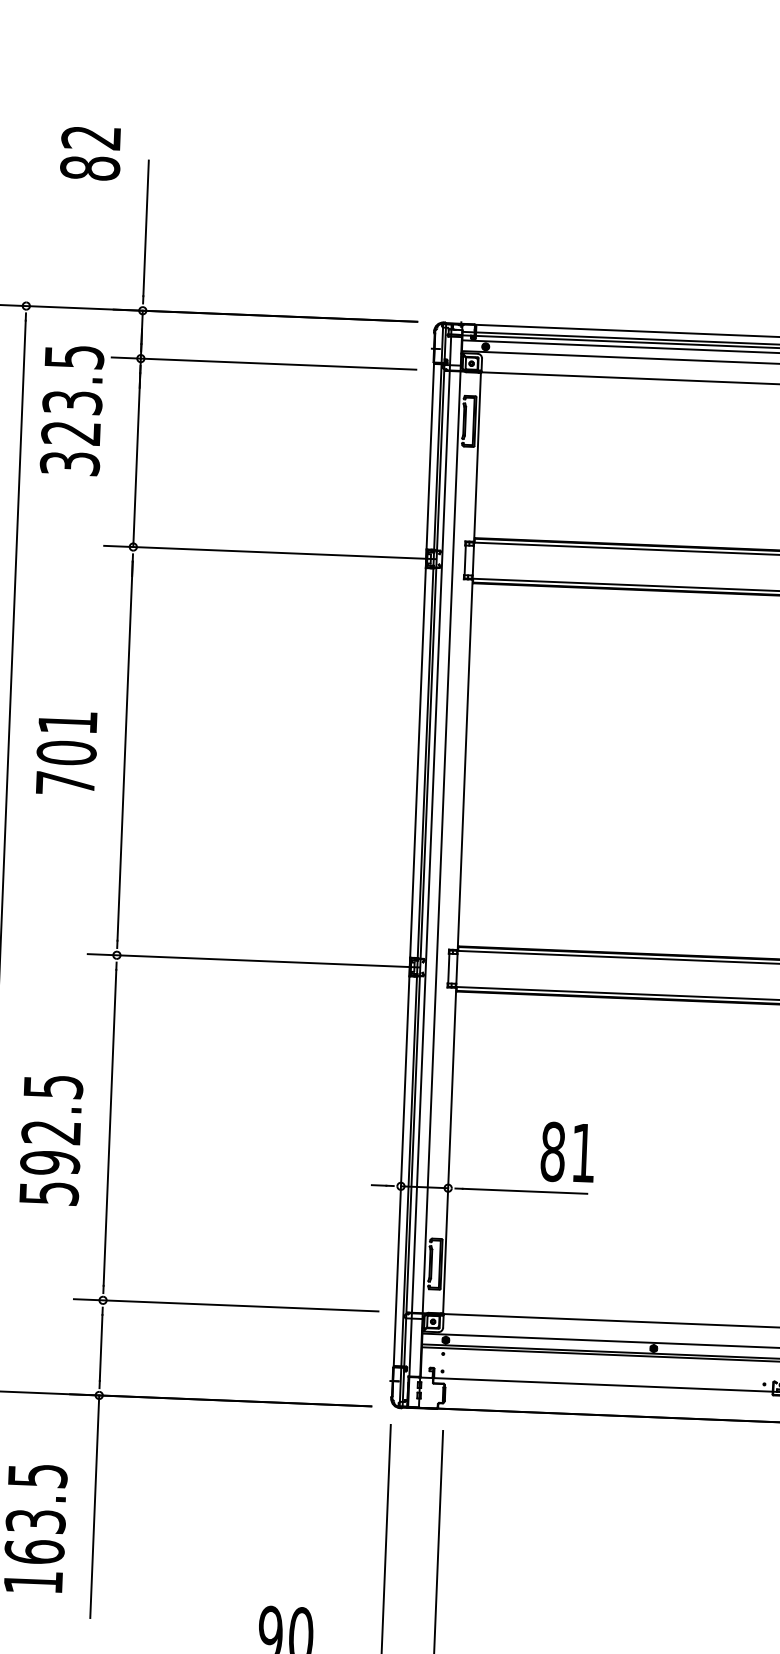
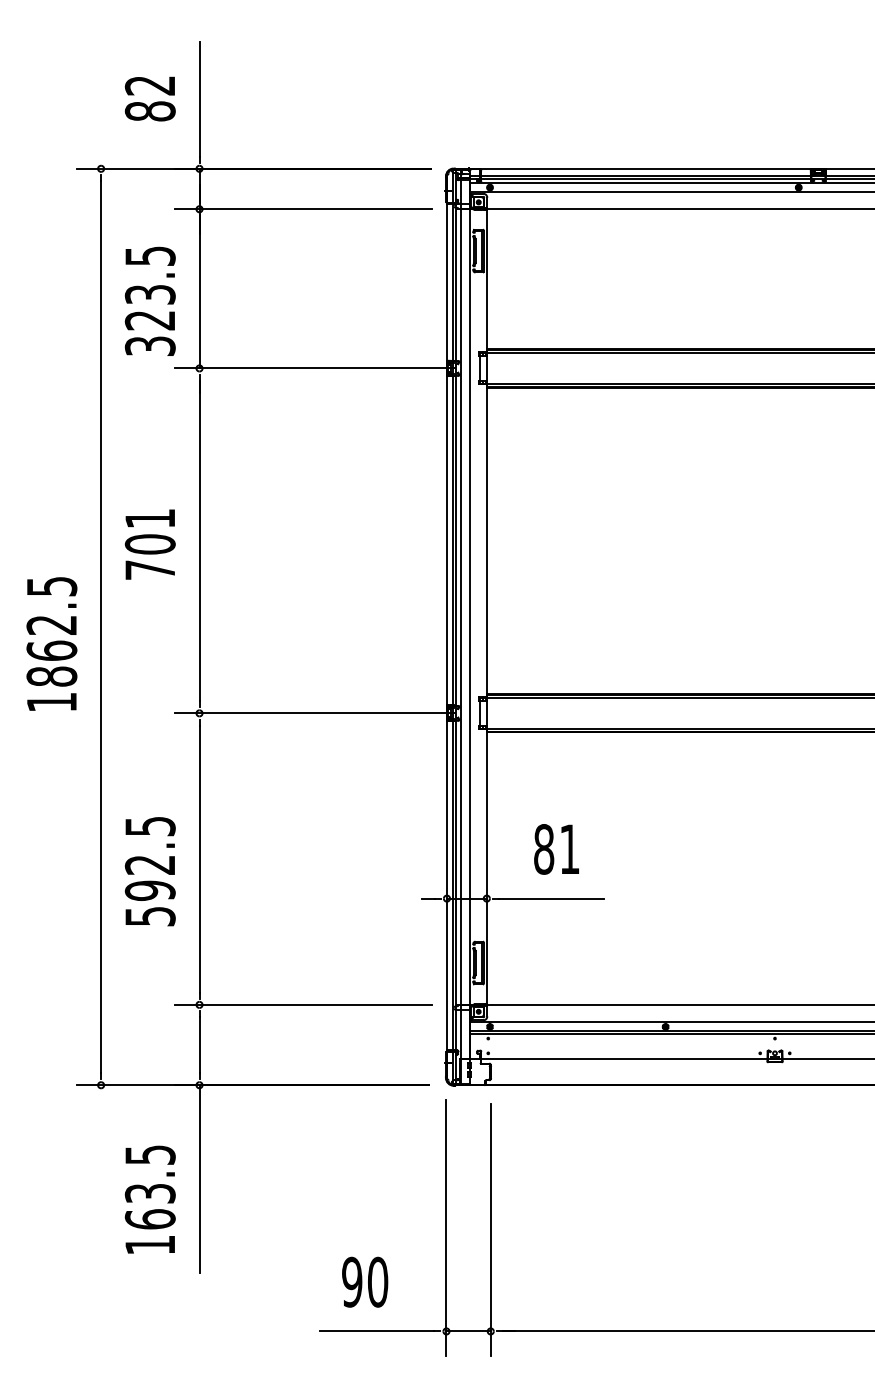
text: (89, 152) -> (149, 98), moved
text: (71, 409) -> (149, 300), moved
text: (567, 1152) -> (556, 849), moved

